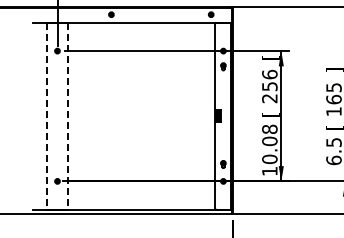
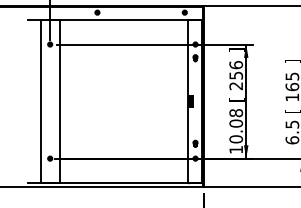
text: (270, 57) -> (236, 50), [ -> ]
line: (46, 116) -> (40, 101), dashed -> solid
line: (68, 116) -> (59, 101), dashed -> solid

